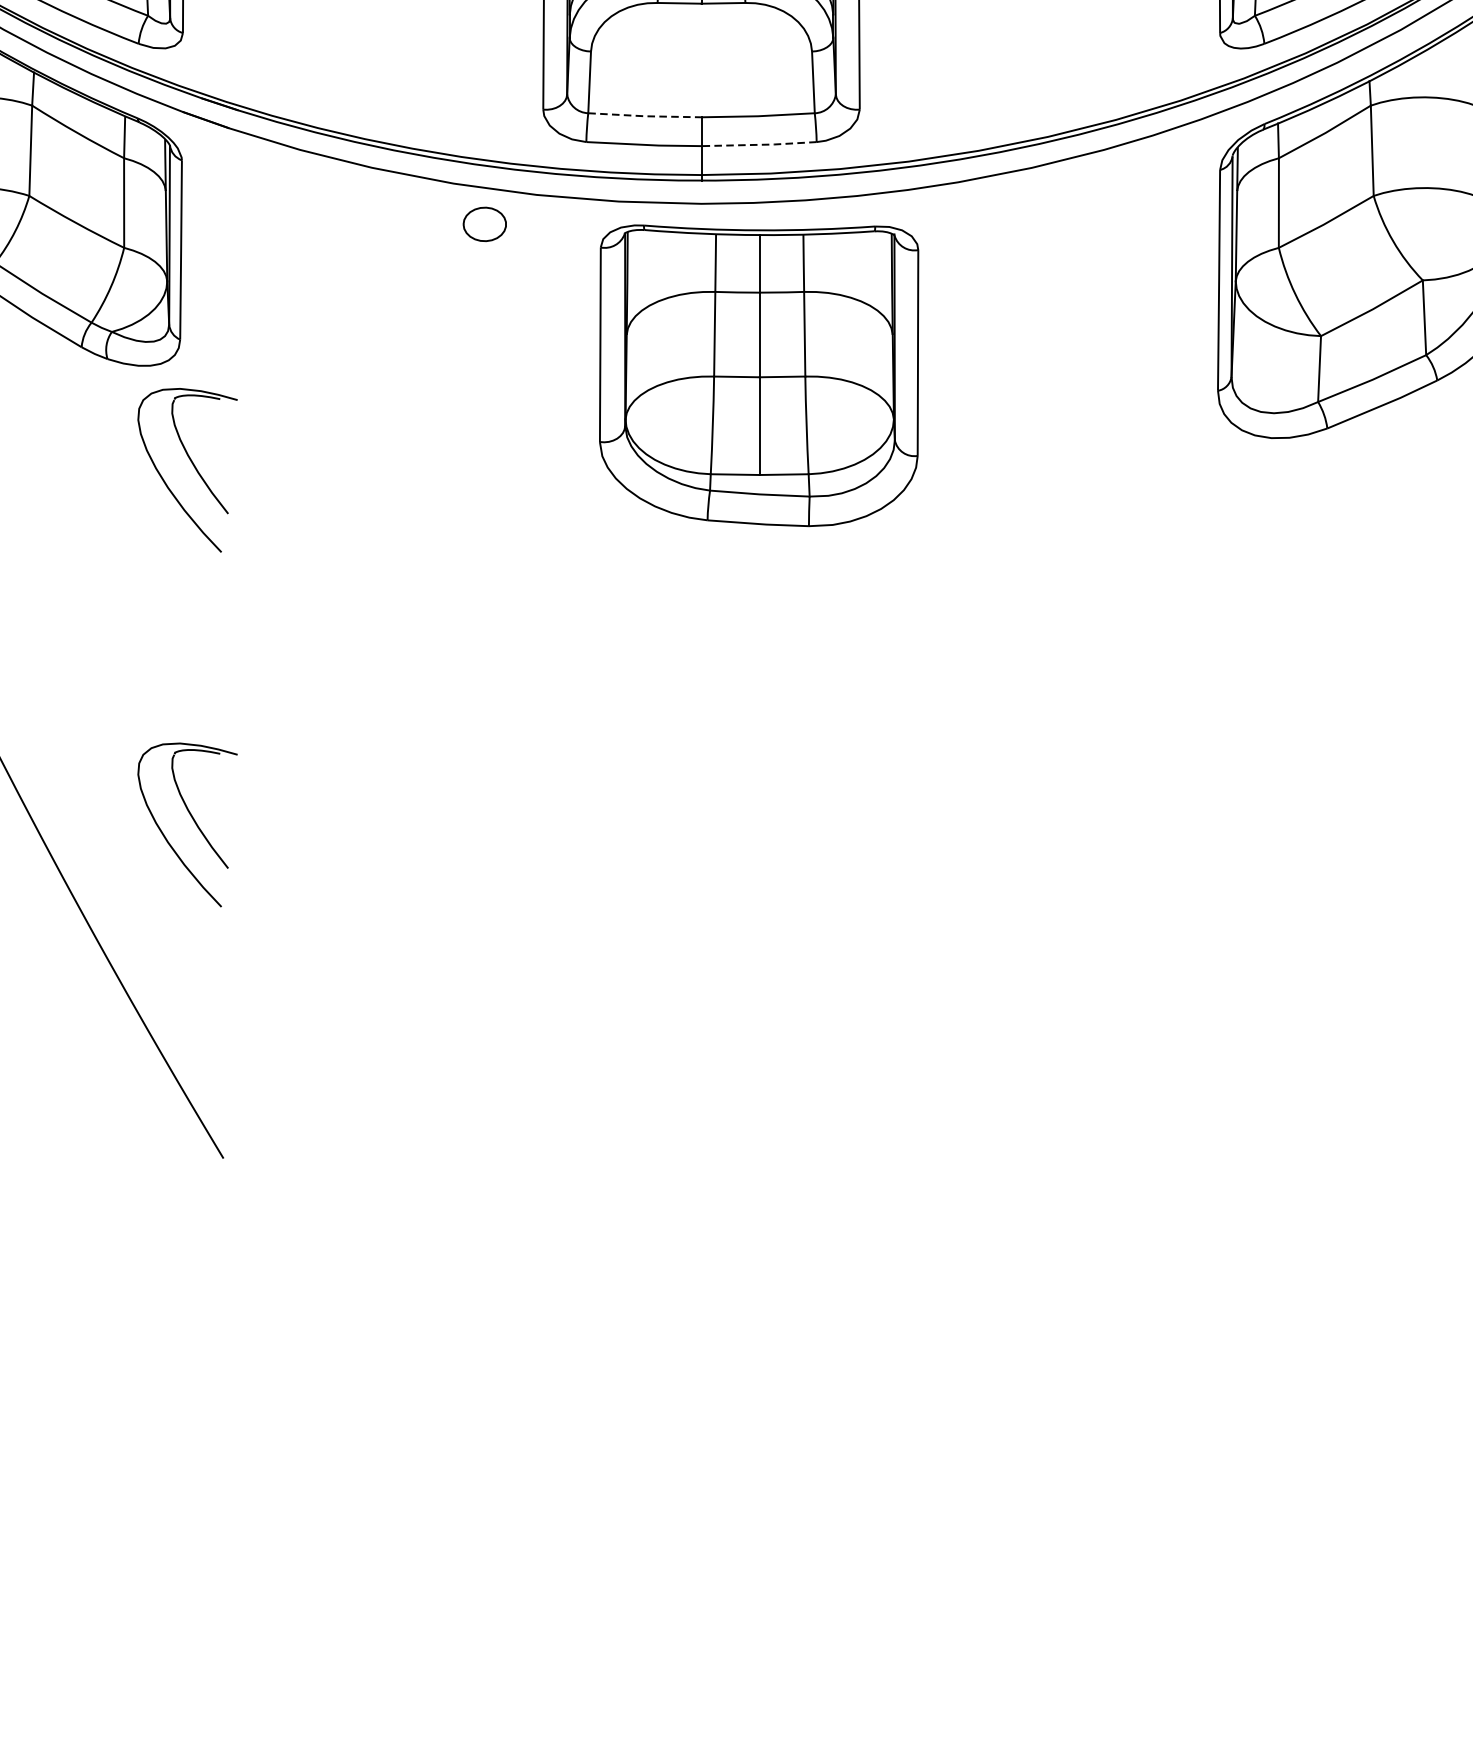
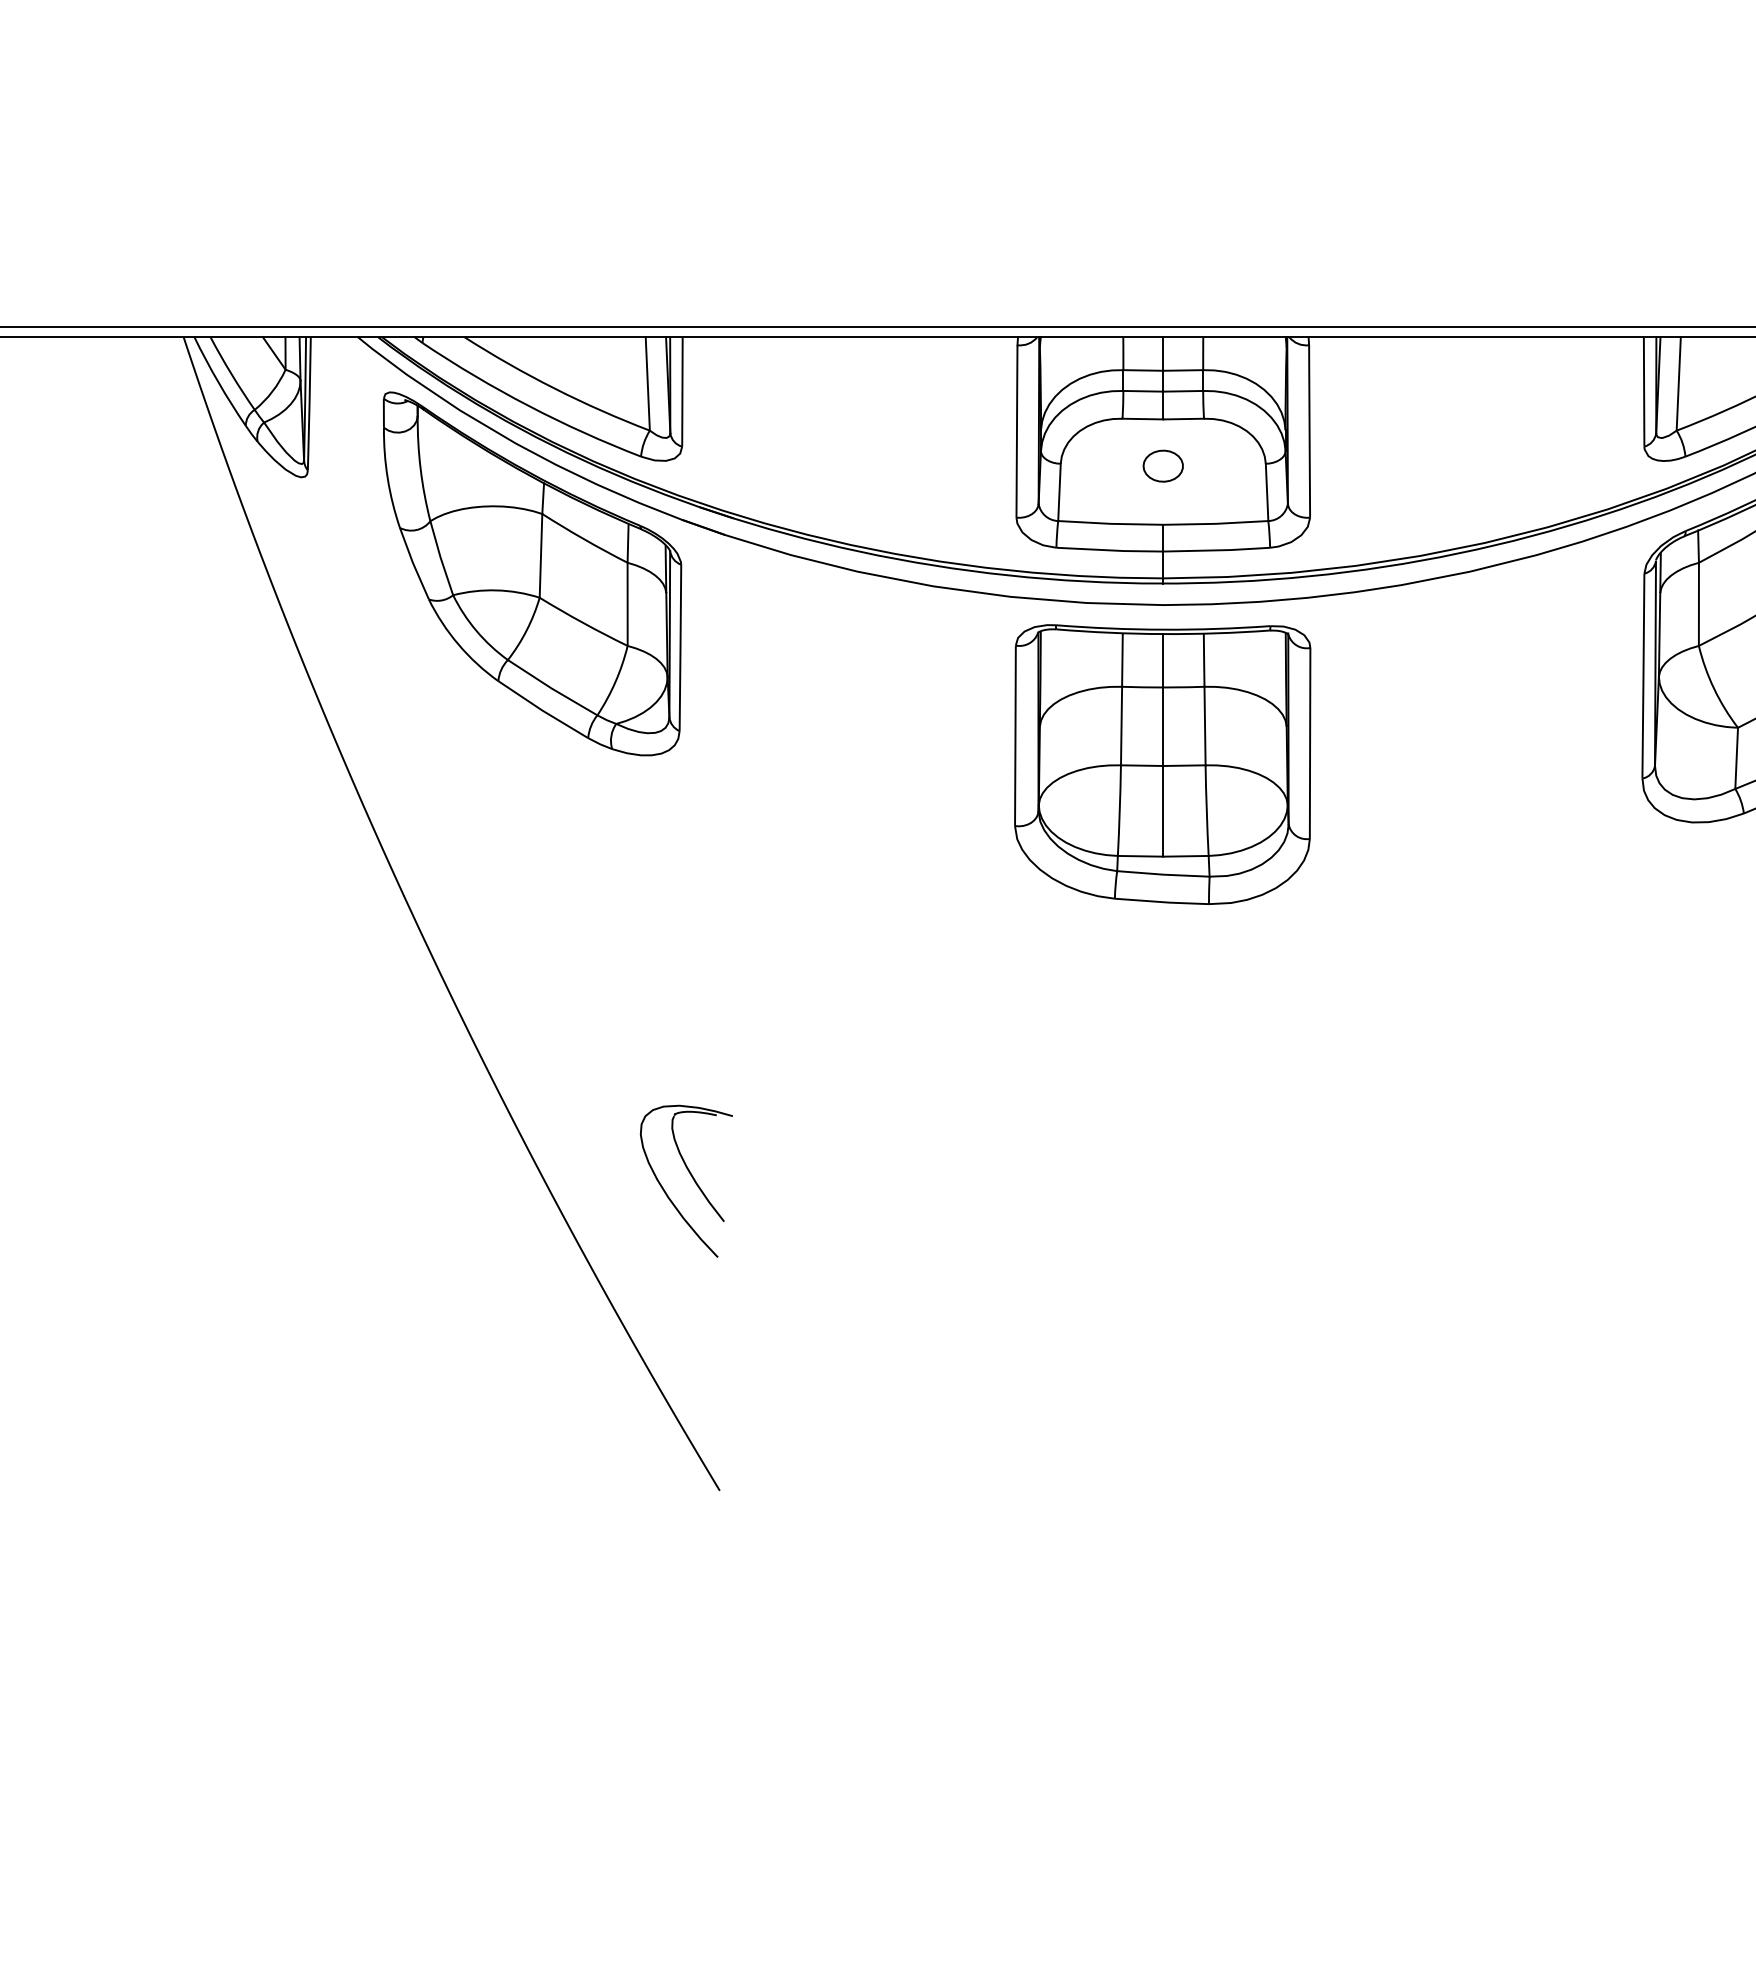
line: (644, 115) -> (1110, 523), dashed -> solid
line: (758, 144) -> (1216, 550), dashed -> solid
part: (484, 223) -> (1162, 465), moved
part: (758, 375) -> (1162, 764), moved
part: (192, 466) -> (691, 848), removed

